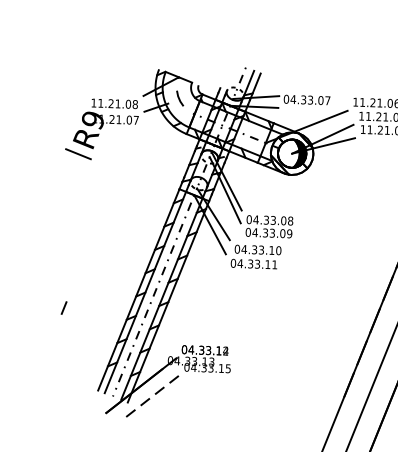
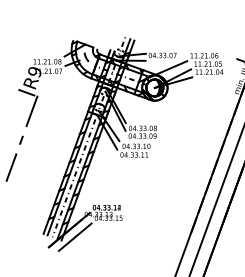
line: (85, 185) -> (31, 111), added
line: (48, 277) -> (11, 167), added
line: (64, 306) -> (21, 139), moved
line: (149, 398) -> (74, 237), dashed -> solid

